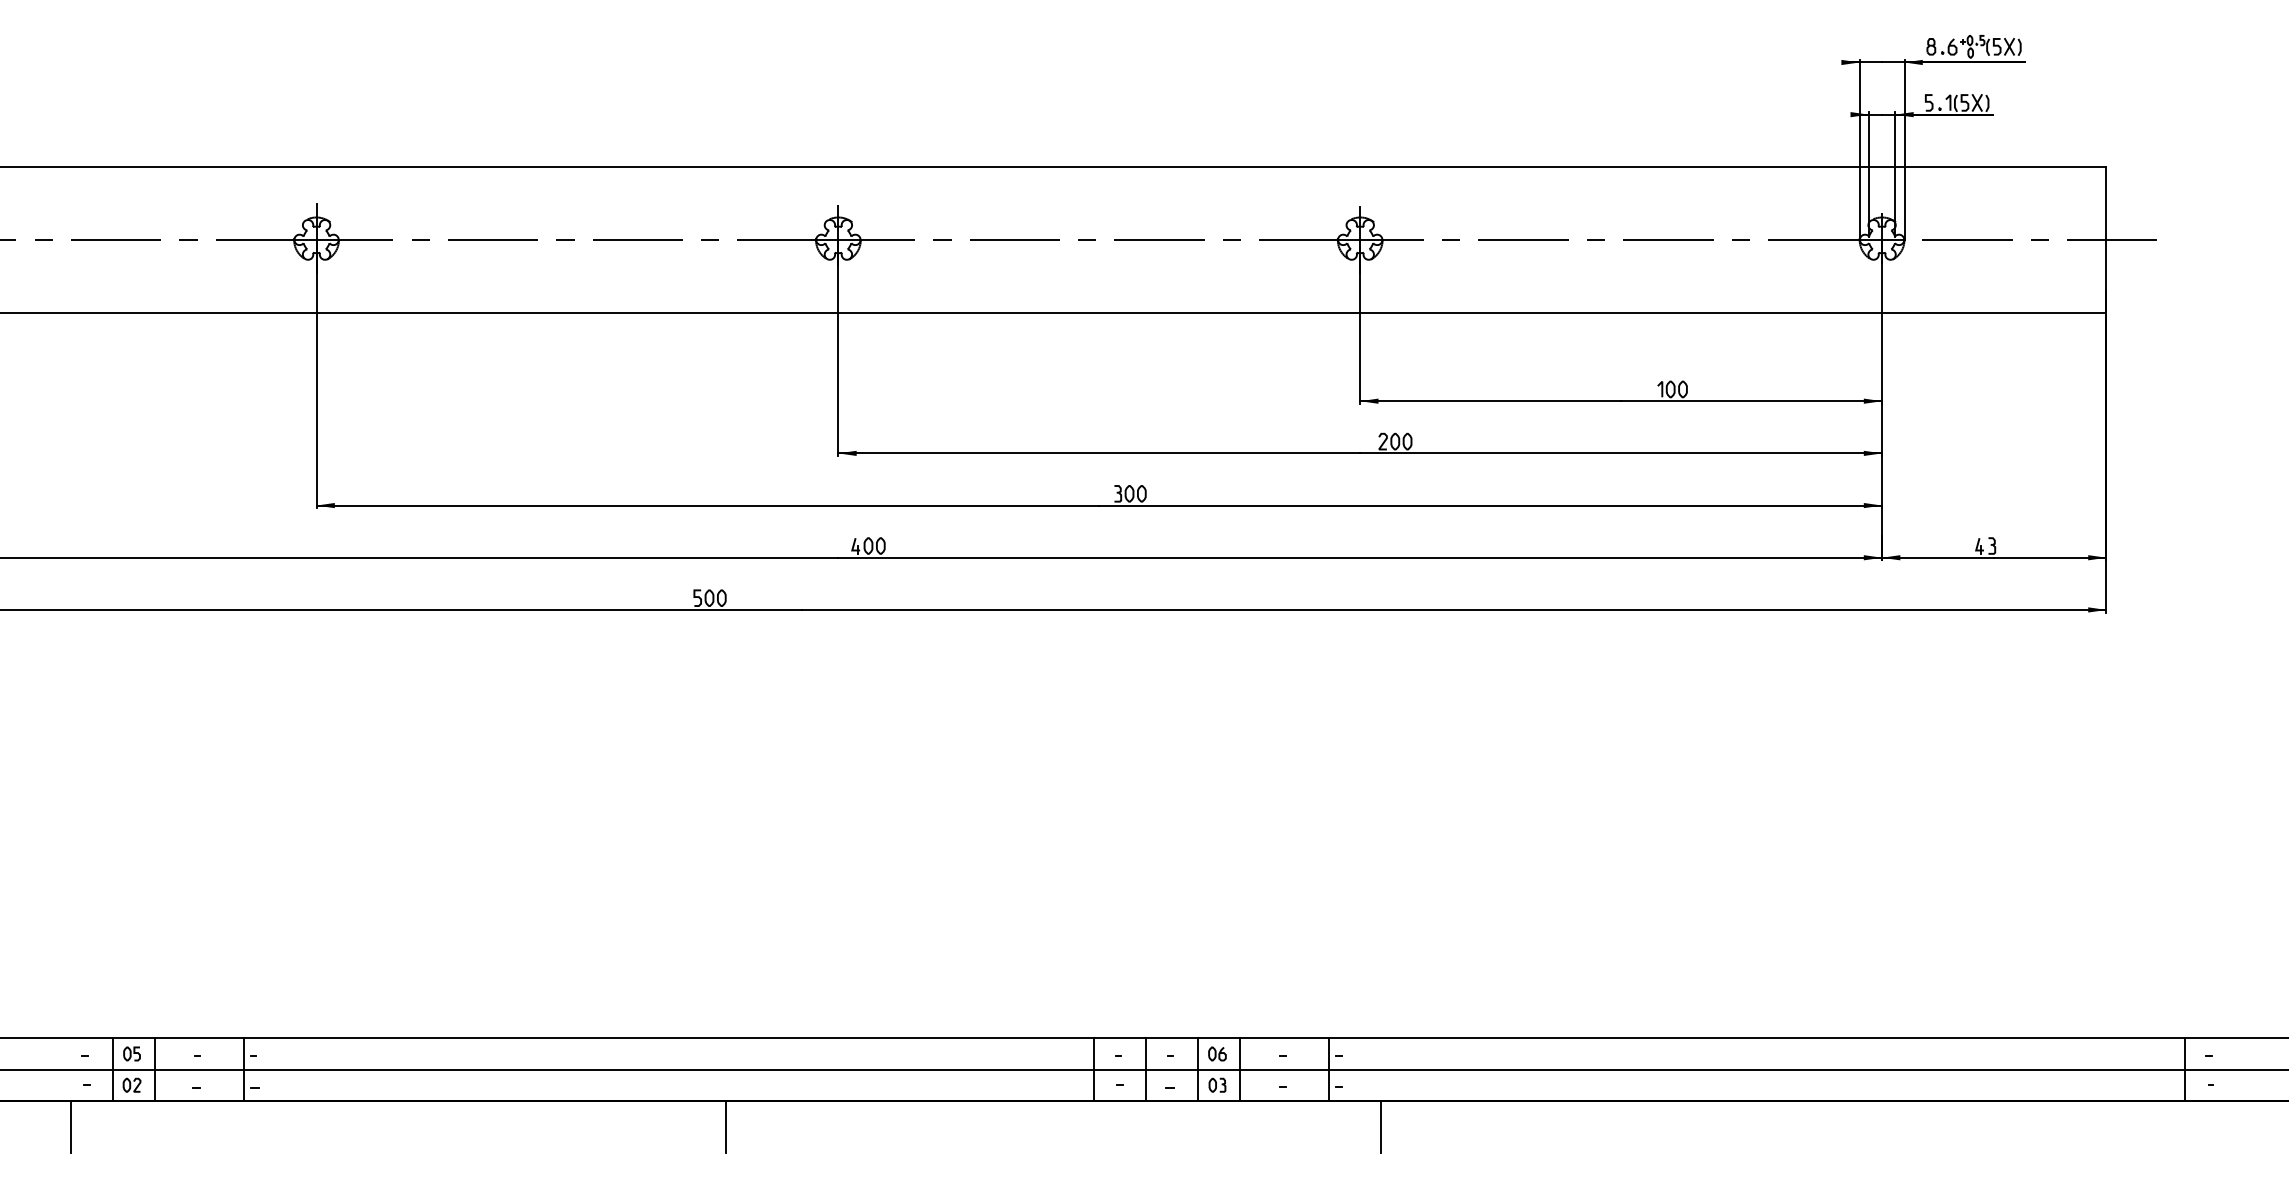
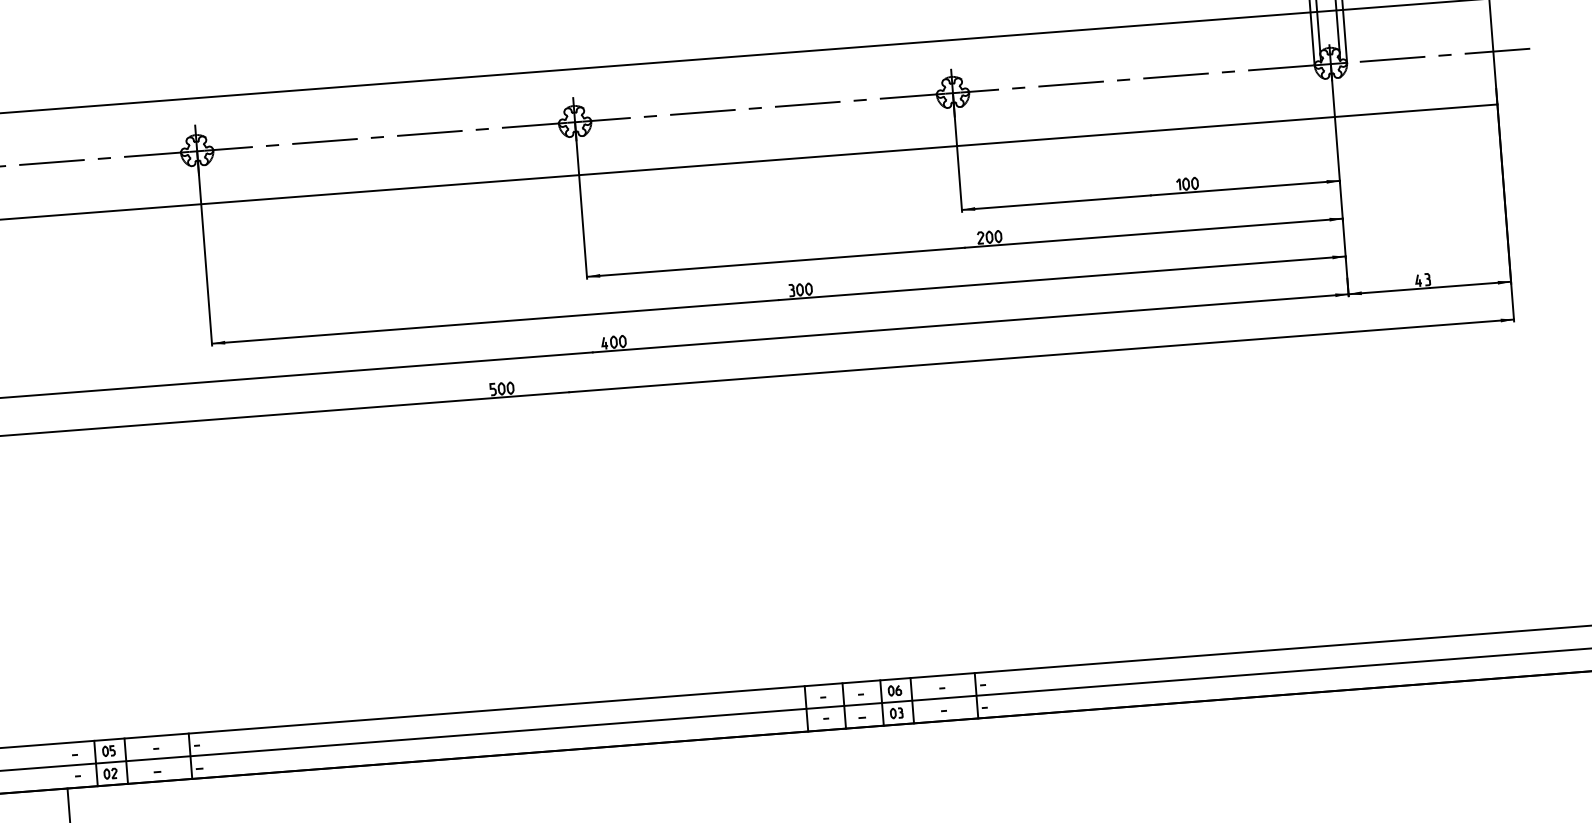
line: (726, 1126) -> (543, 770), removed
line: (1381, 1126) -> (1017, 734), removed

